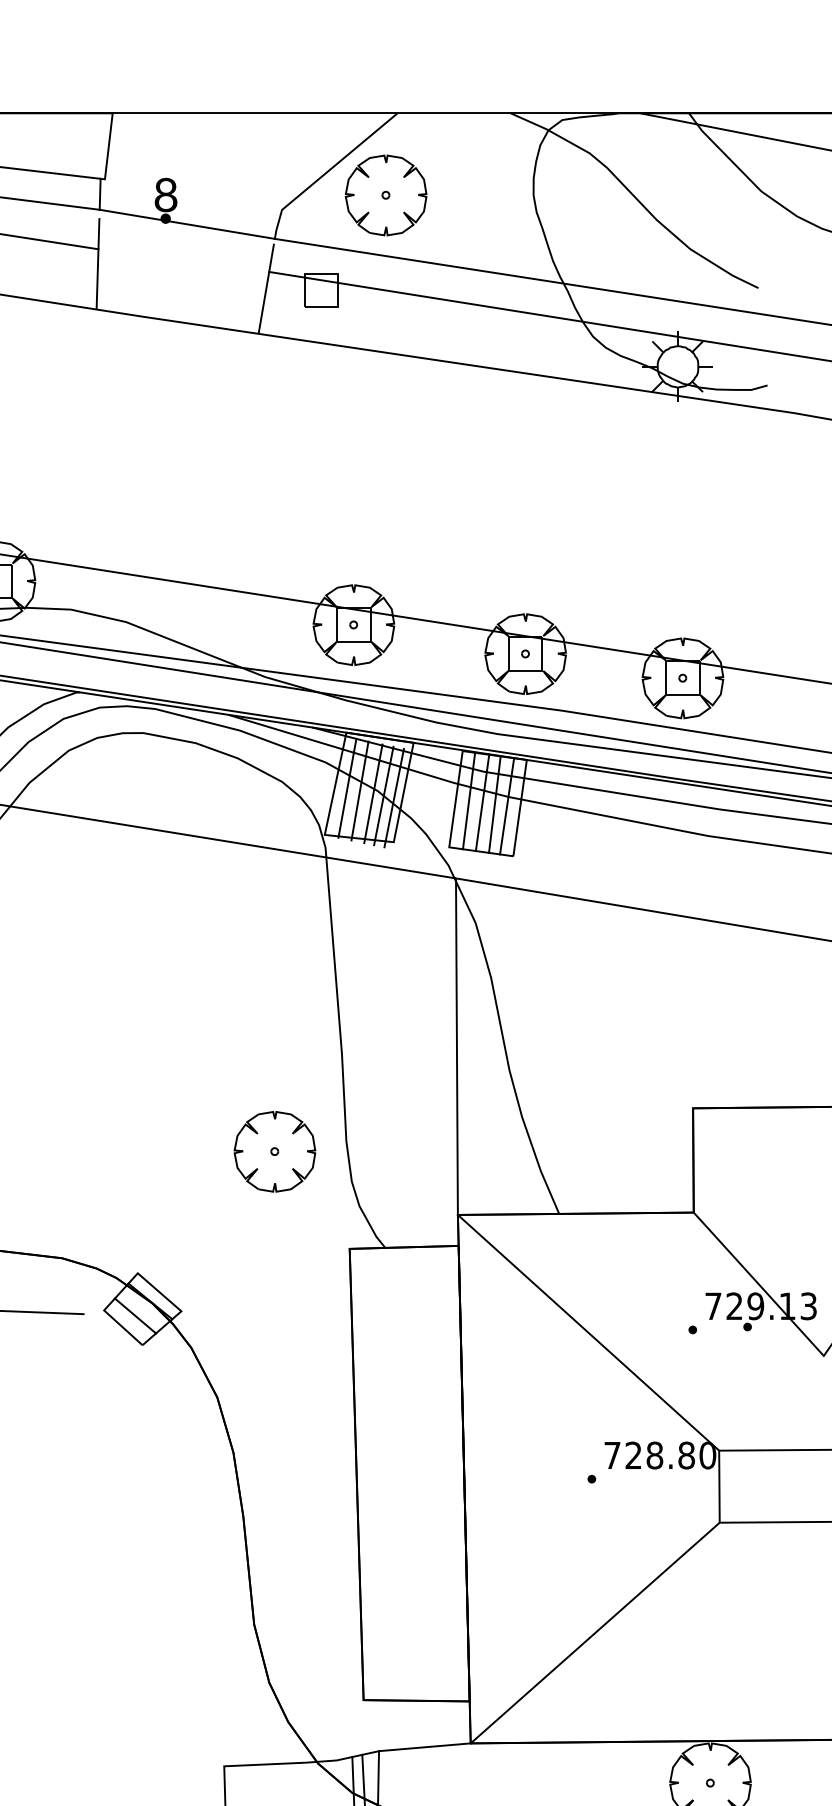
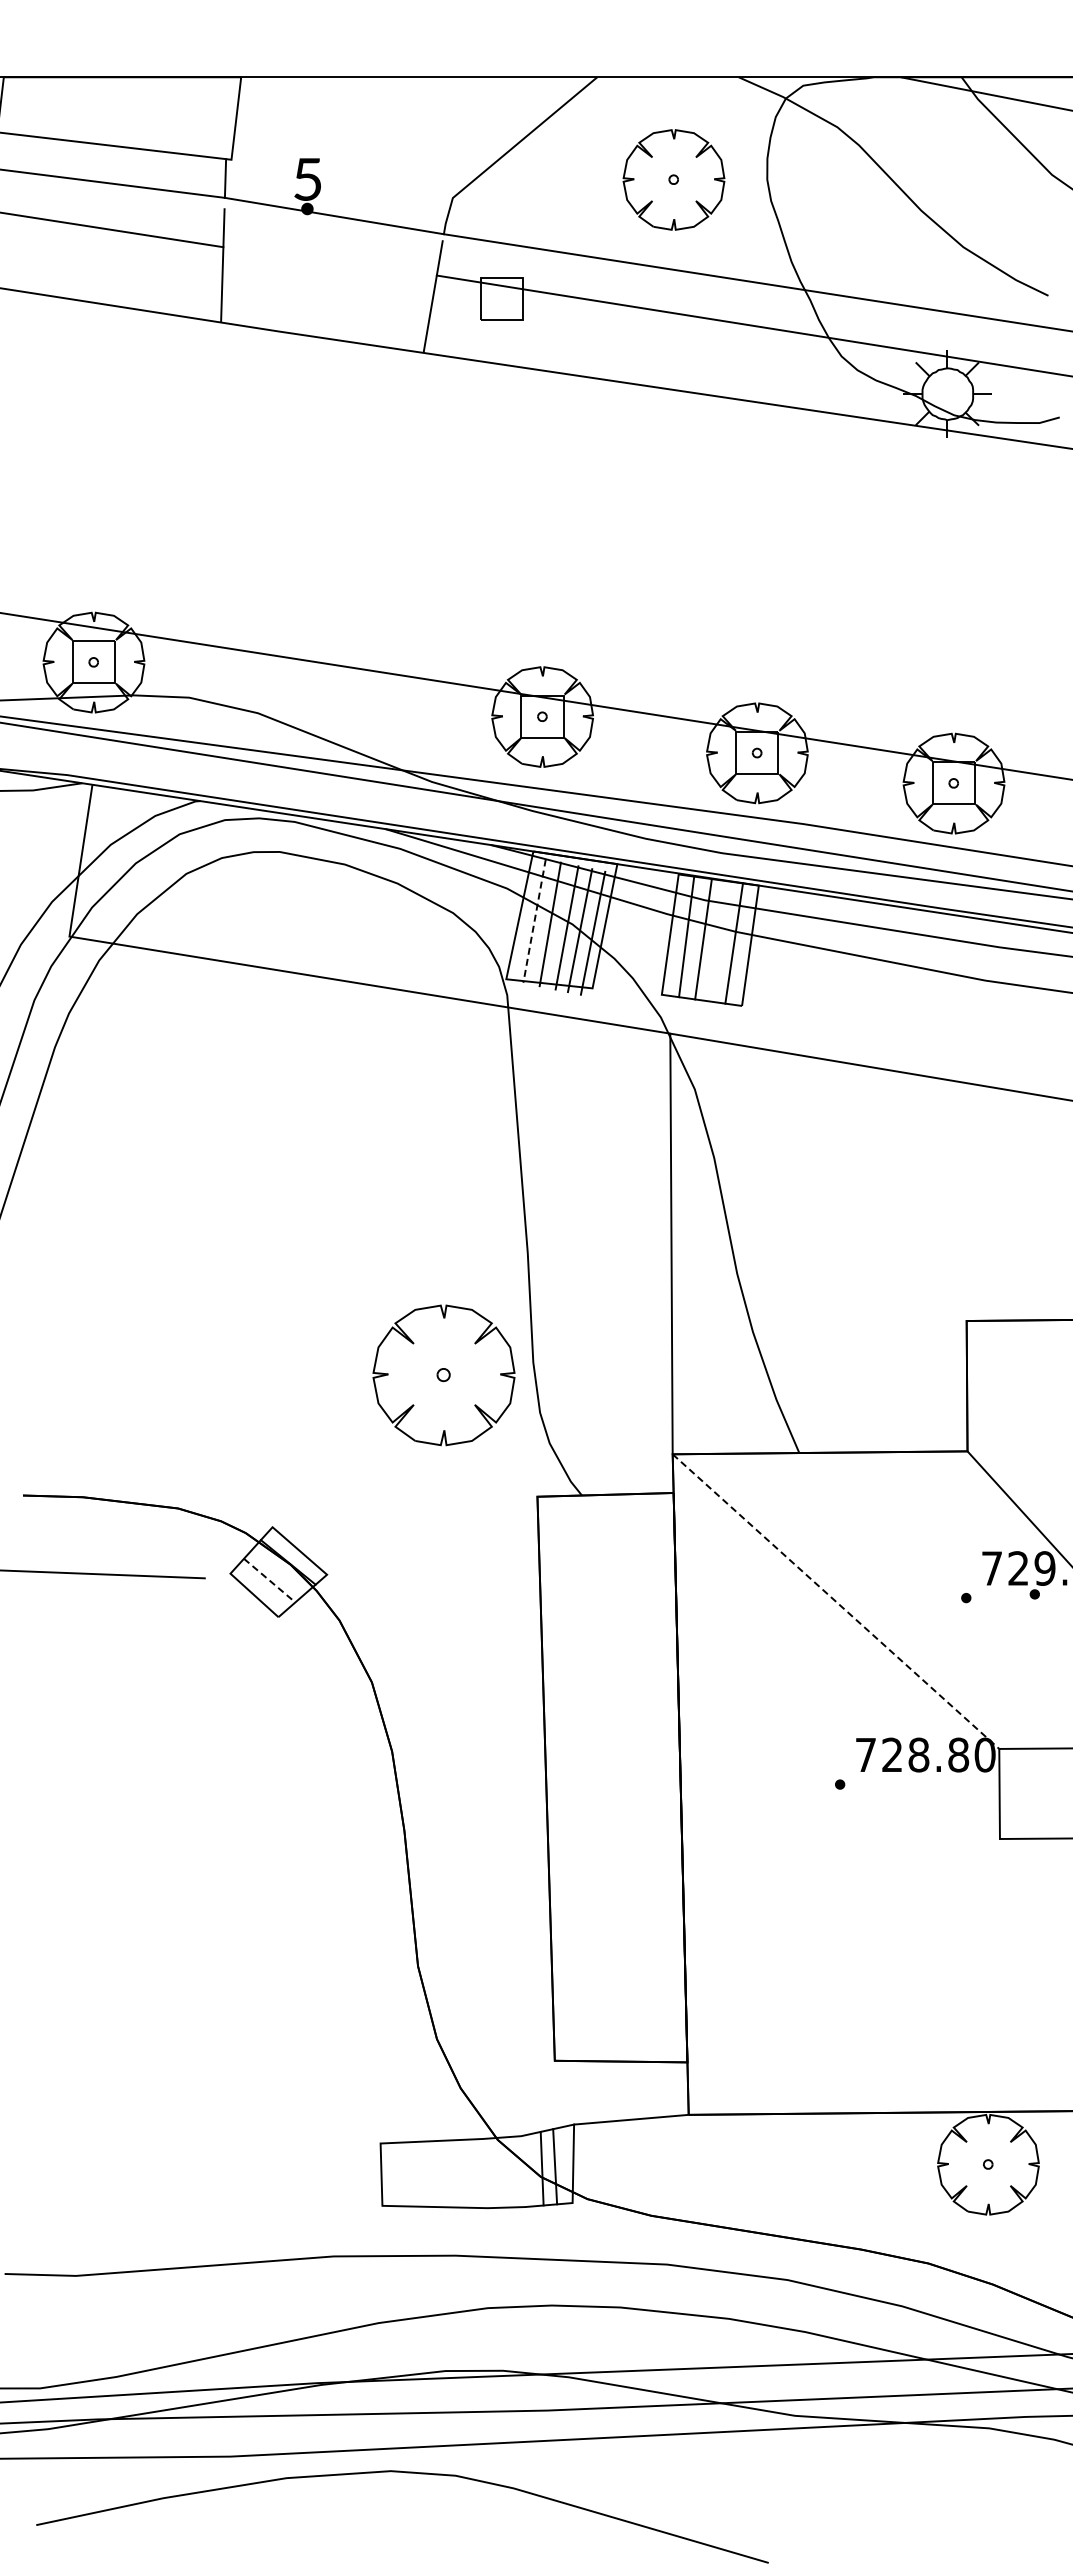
text: (165, 195) -> (307, 179), 8 -> 5
part: (385, 195) -> (673, 179), moved
line: (347, 788) -> (534, 921), solid -> dashed
line: (494, 804) -> (718, 941), removed
part: (274, 1151) -> (443, 1375), size x1.4
line: (135, 1315) -> (269, 1580), solid -> dashed
line: (588, 1332) -> (835, 1601), solid -> dashed
line: (594, 1632) -> (843, 1976), removed

